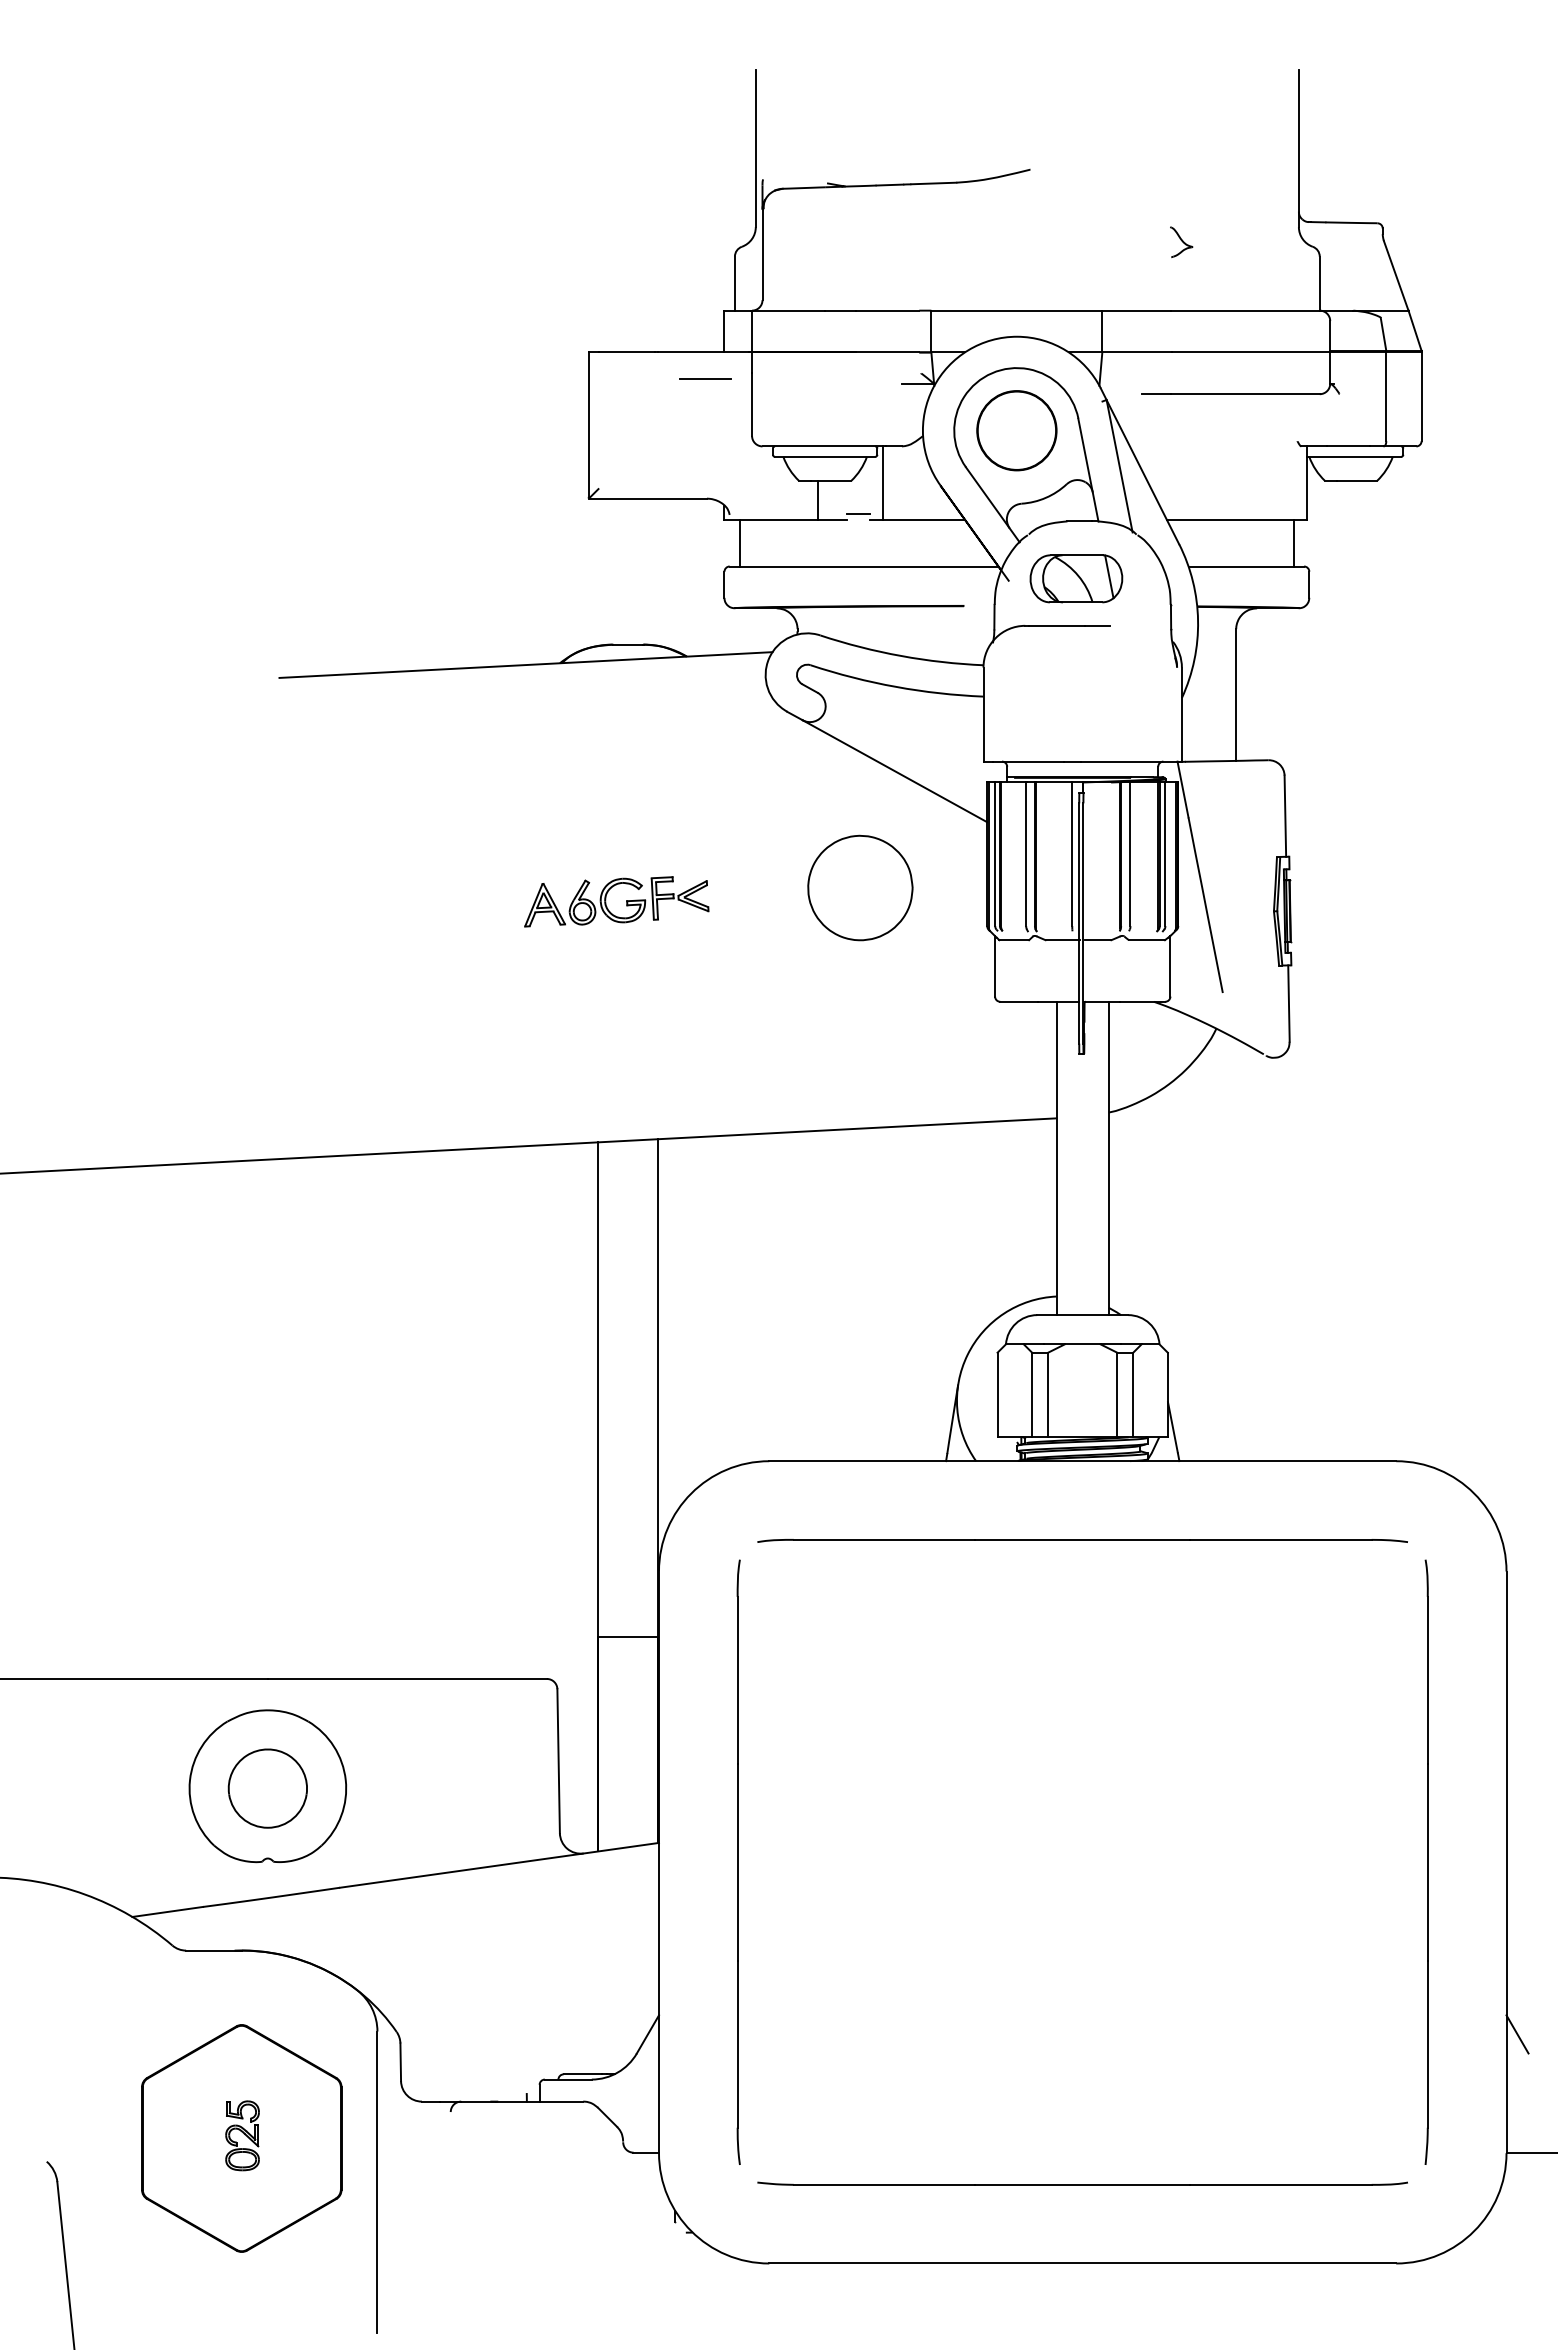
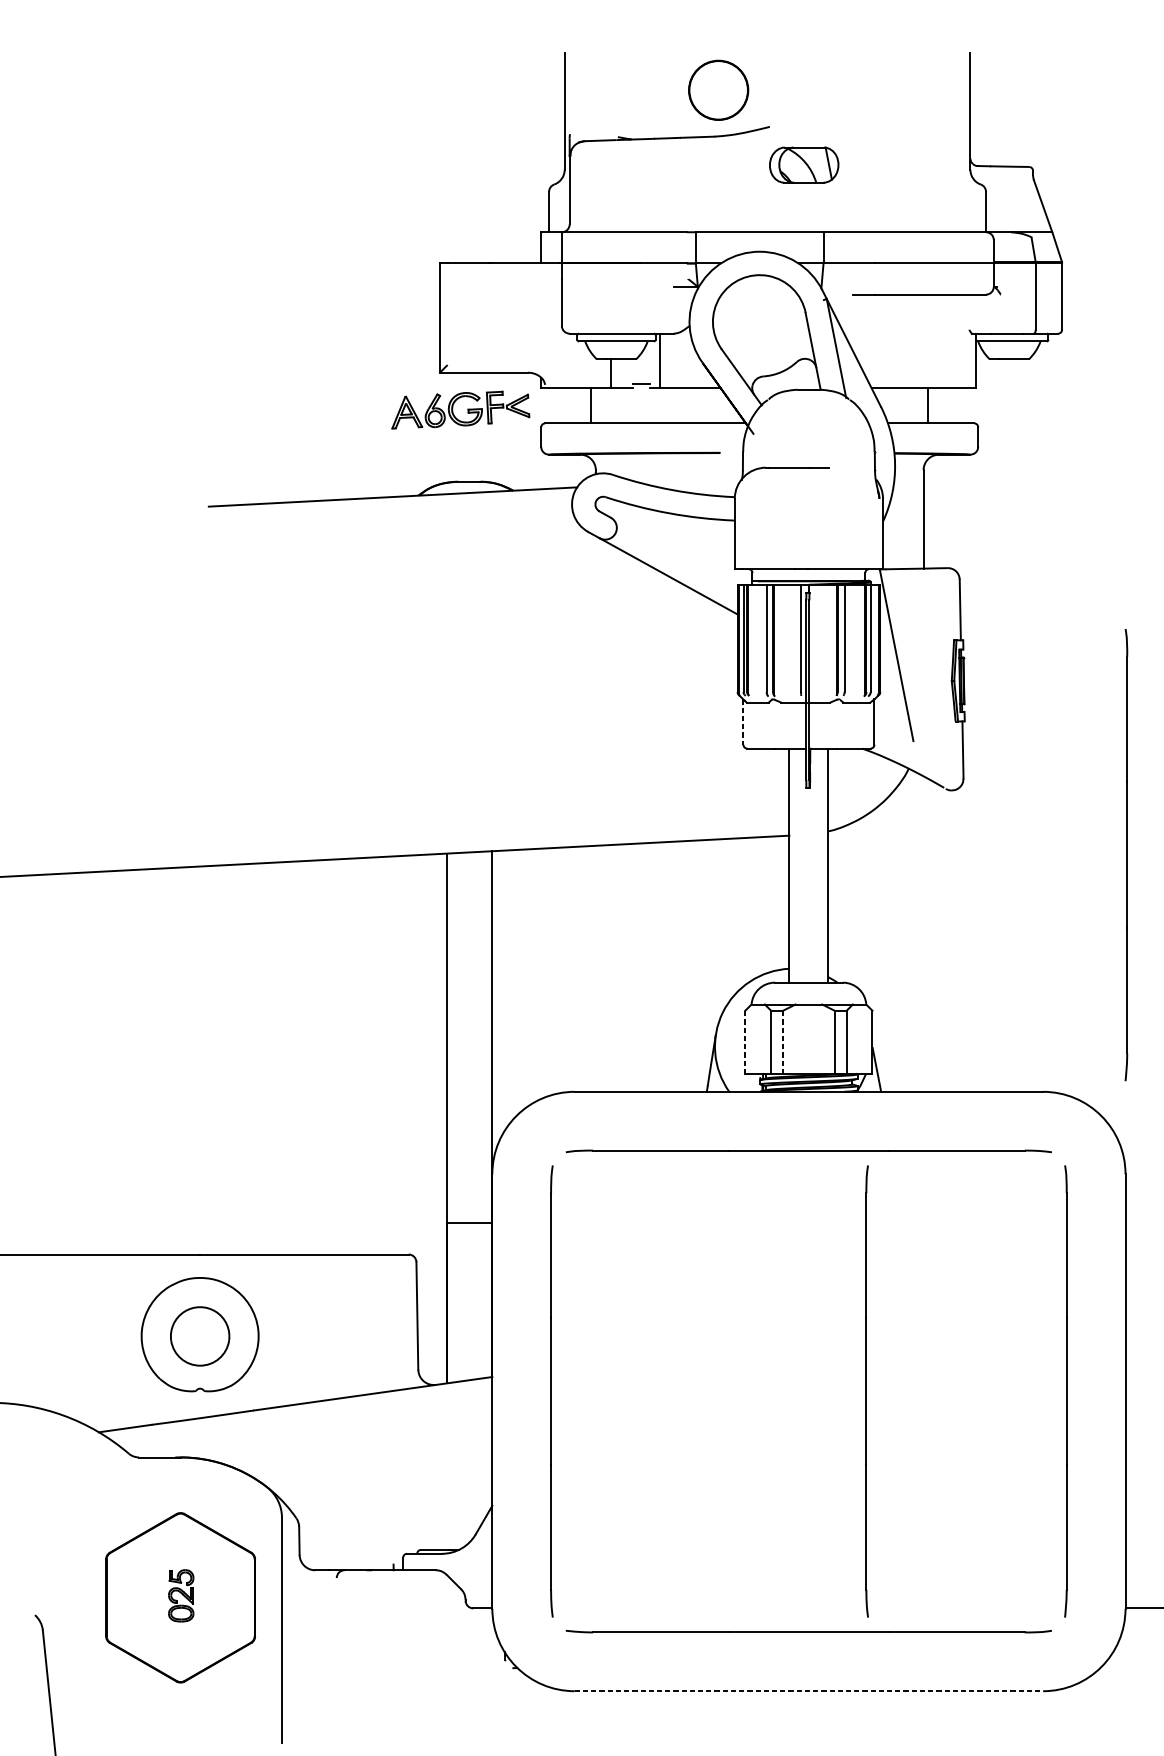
part: (1181, 242) -> (882, 181), removed
line: (705, 378) -> (527, 282), removed
circle: (1016, 430) -> (718, 90), moved
line: (740, 542) -> (591, 405), moved
line: (1293, 542) -> (927, 405), moved
part: (1076, 578) -> (804, 164), moved
part: (860, 887) -> (642, 663), removed
part: (606, 901) -> (453, 409), moved
line: (995, 966) -> (743, 722), solid -> dashed
part: (1507, 1143) -> (1126, 854), added
line: (997, 1394) -> (745, 1041), solid -> dashed
line: (1048, 1394) -> (783, 1041), solid -> dashed
part: (1160, 1861) -> (867, 1390), added
line: (1517, 2034) -> (1133, 1520), removed
line: (1083, 2263) -> (809, 1691), solid -> dashed

